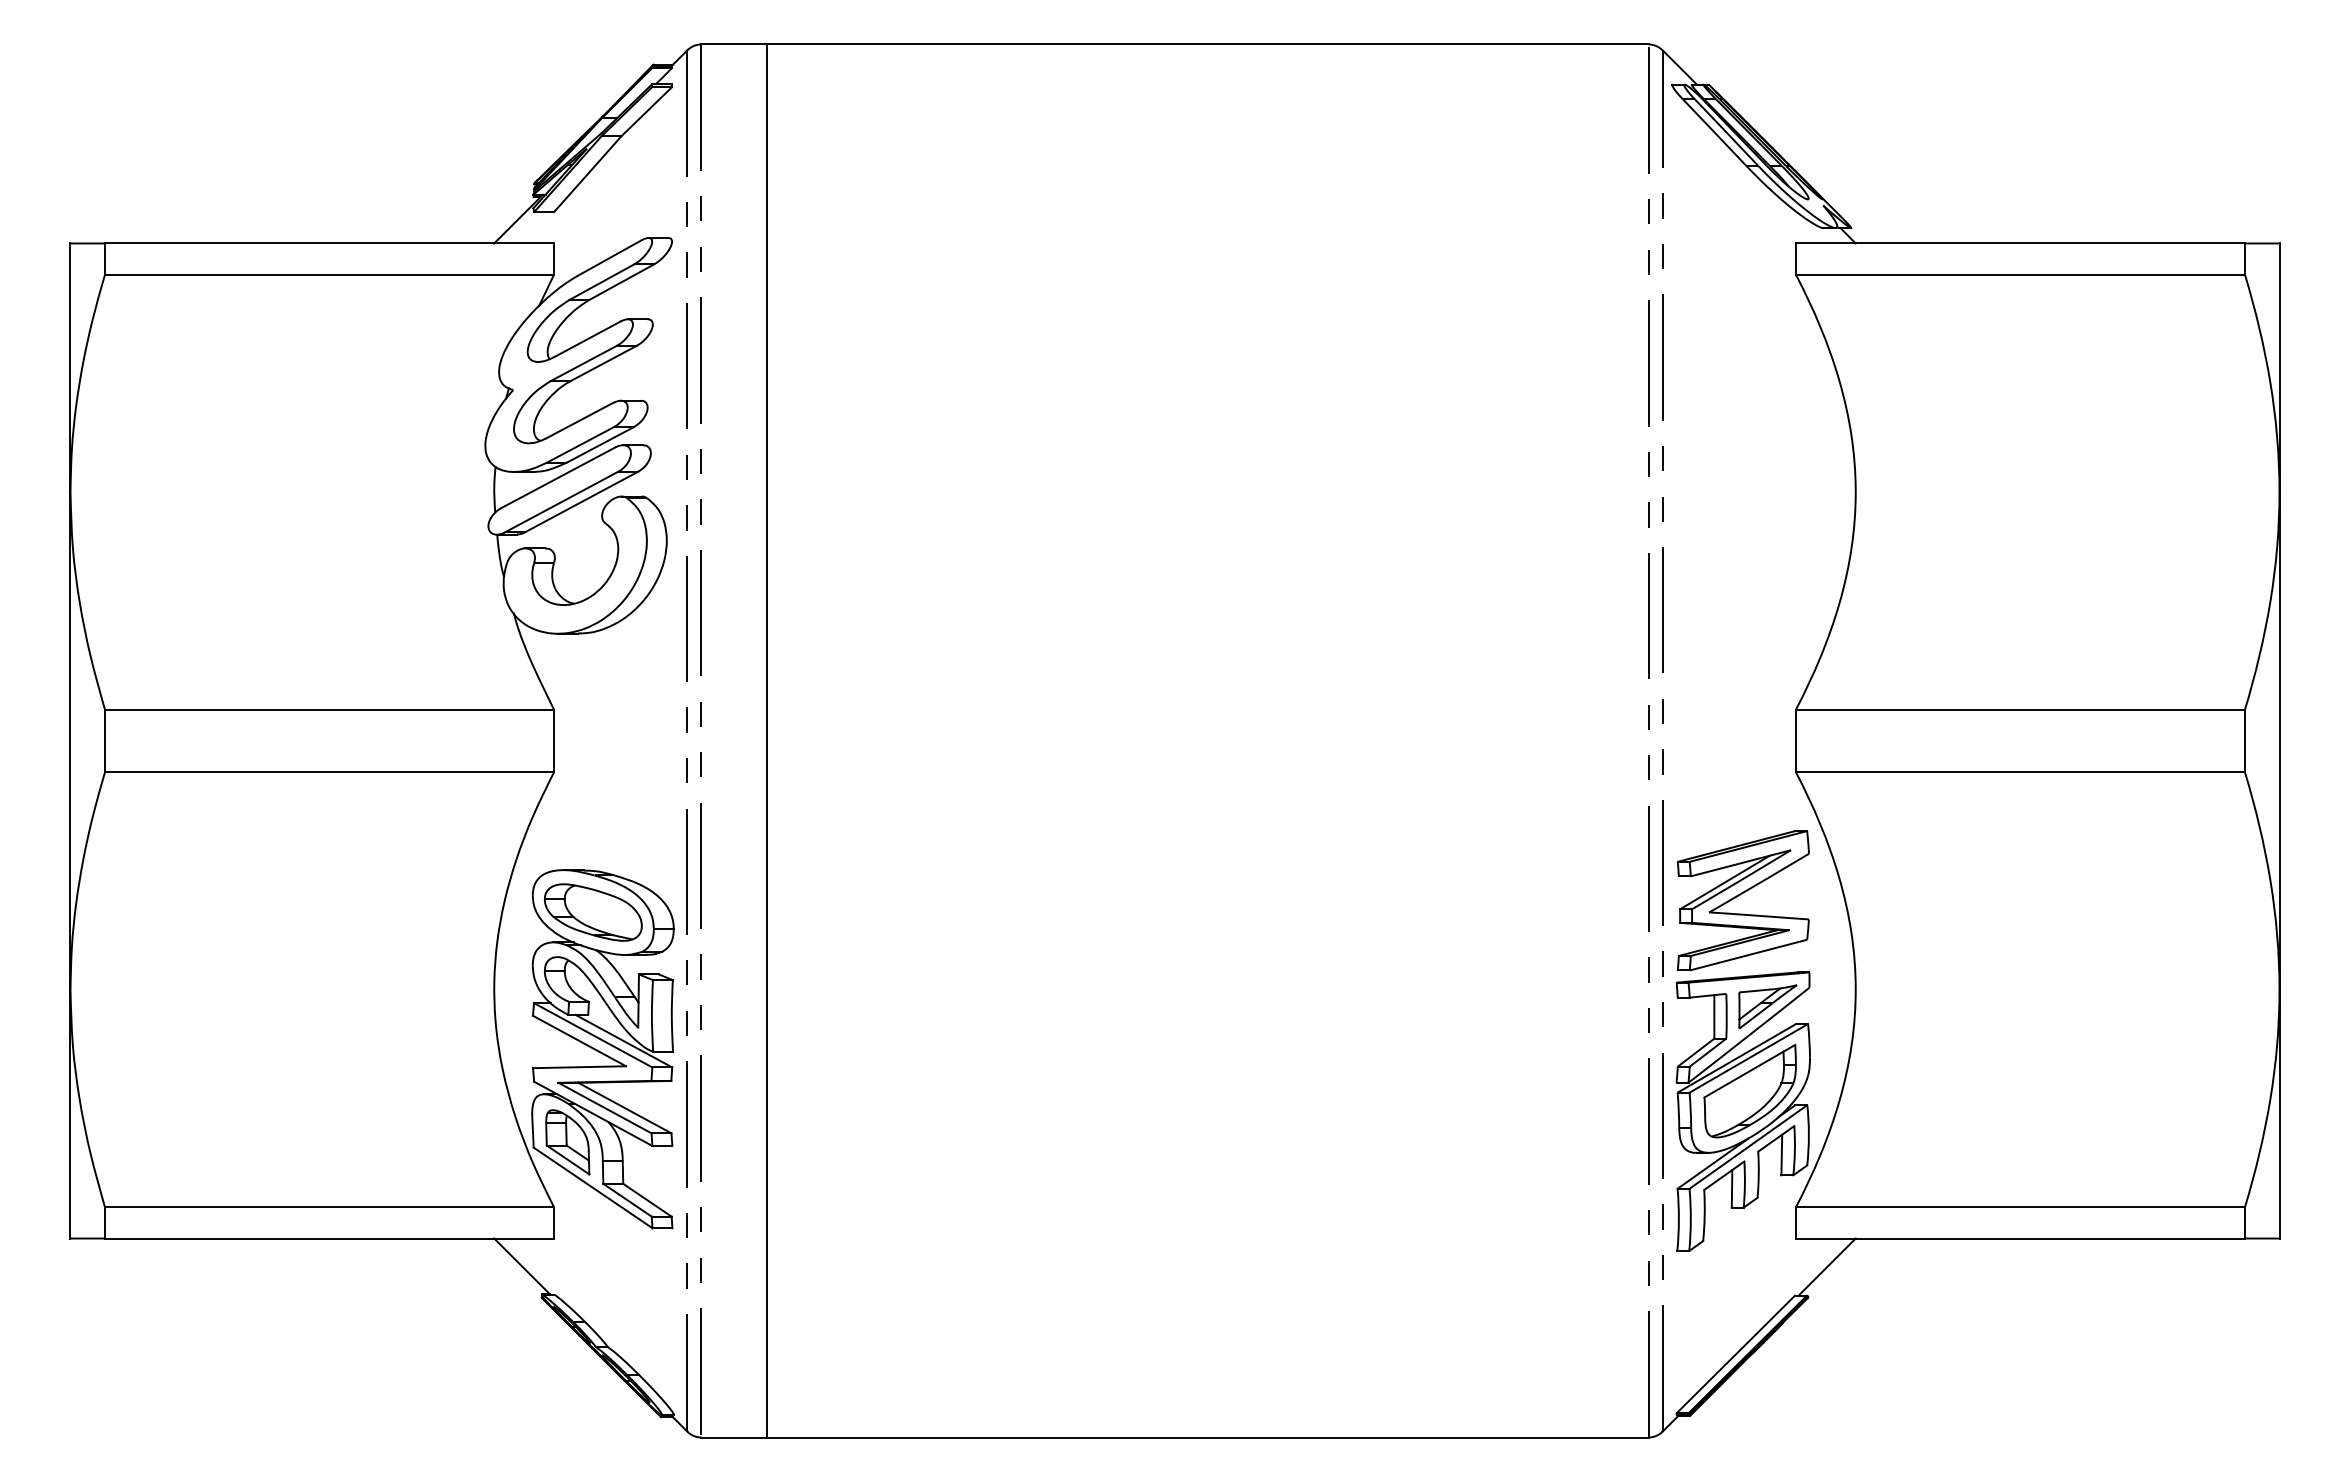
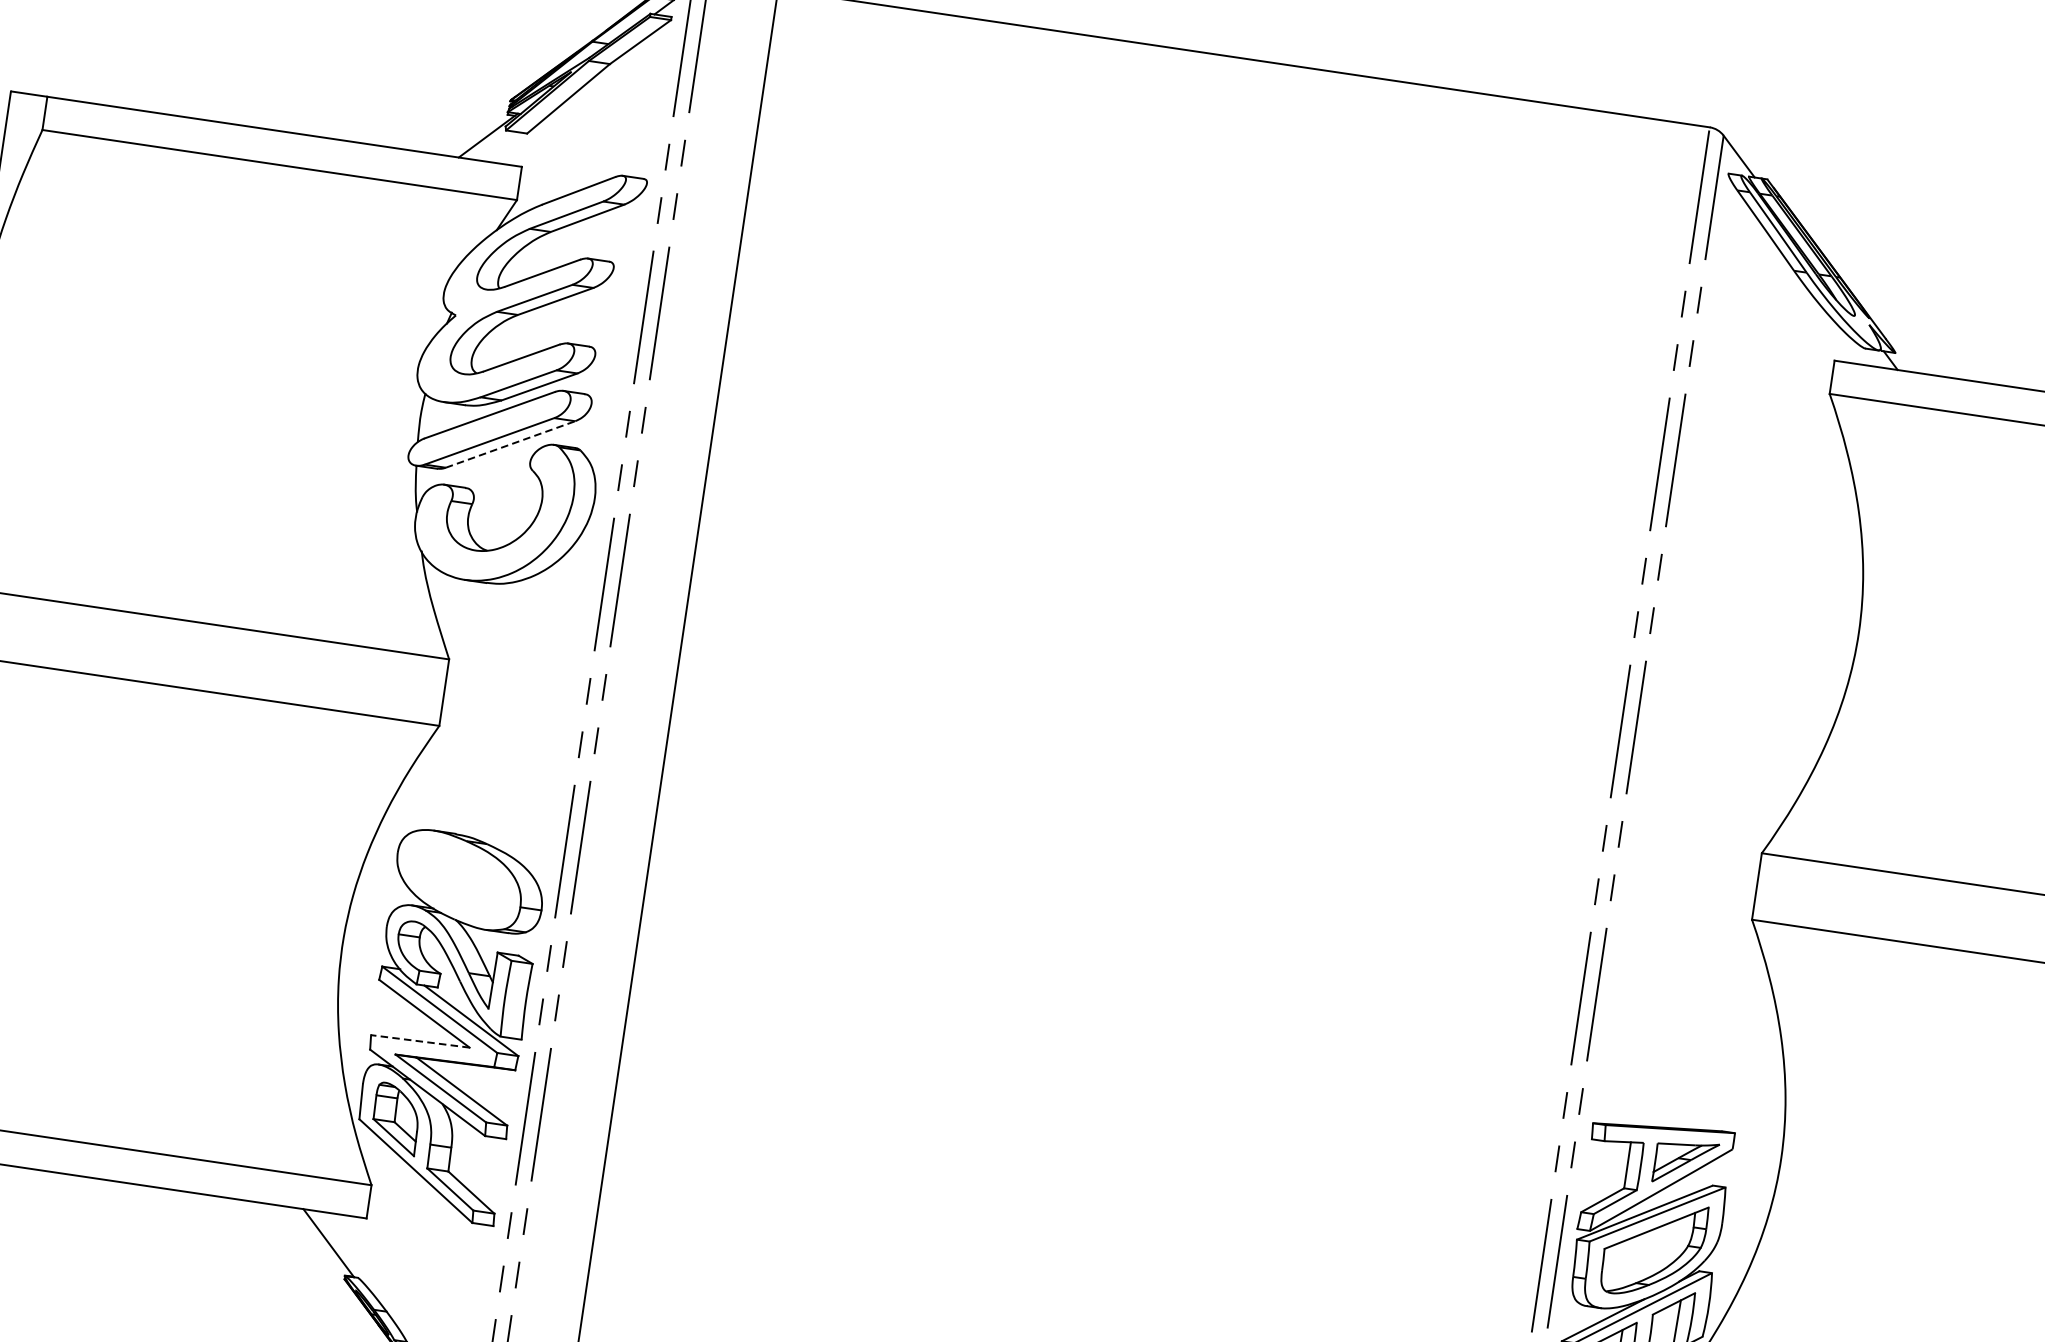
line: (581, 501) -> (510, 443), solid -> dashed
part: (1743, 900) -> (1676, 1046), removed
part: (593, 912) -> (459, 880), removed
line: (579, 1067) -> (420, 1041), solid -> dashed

